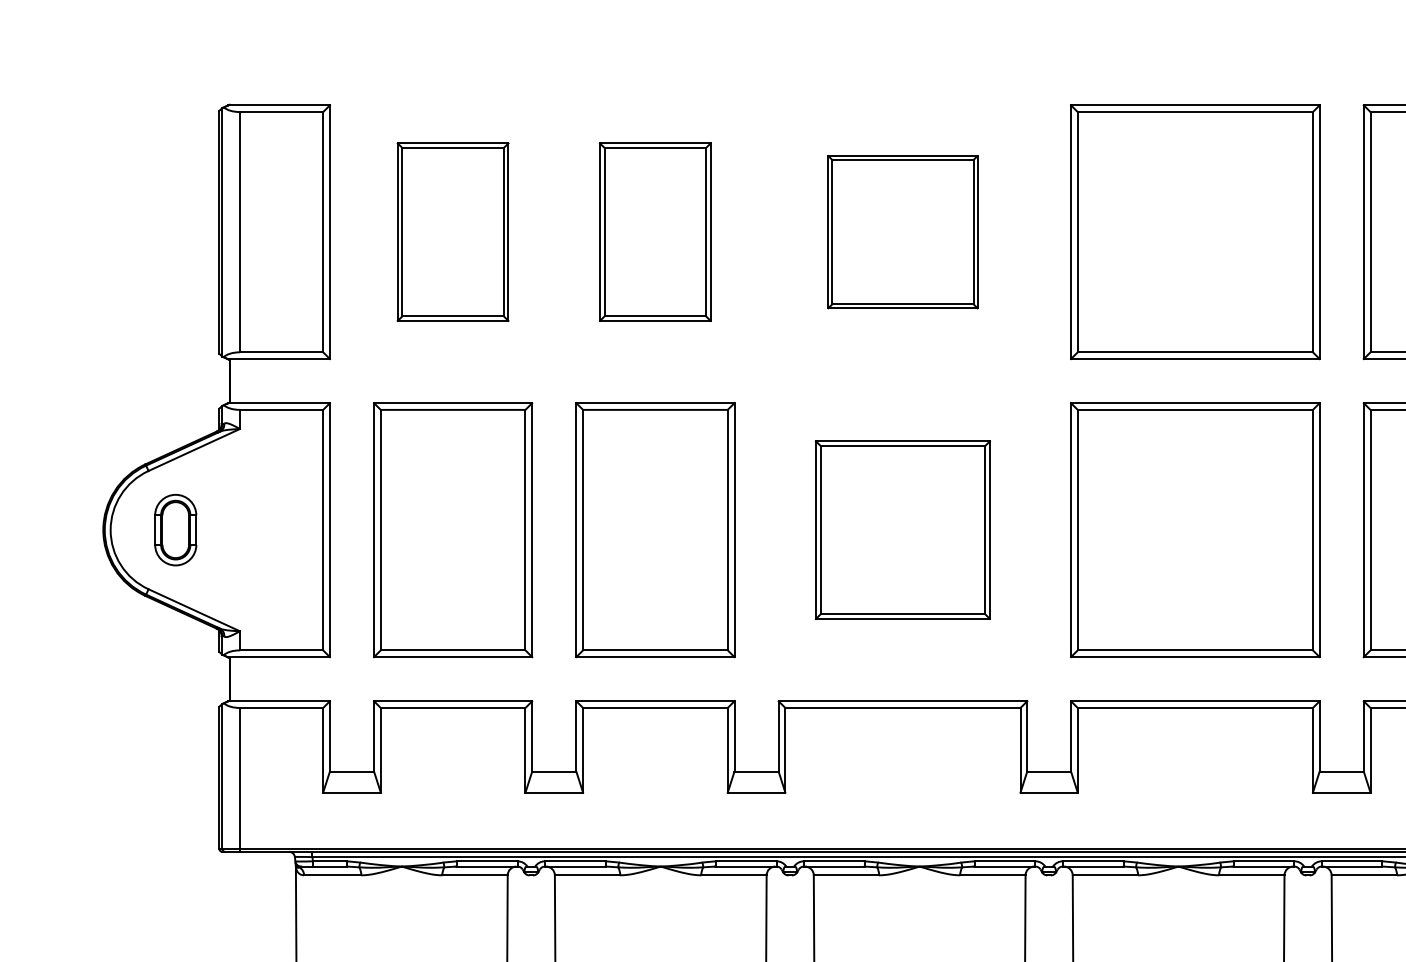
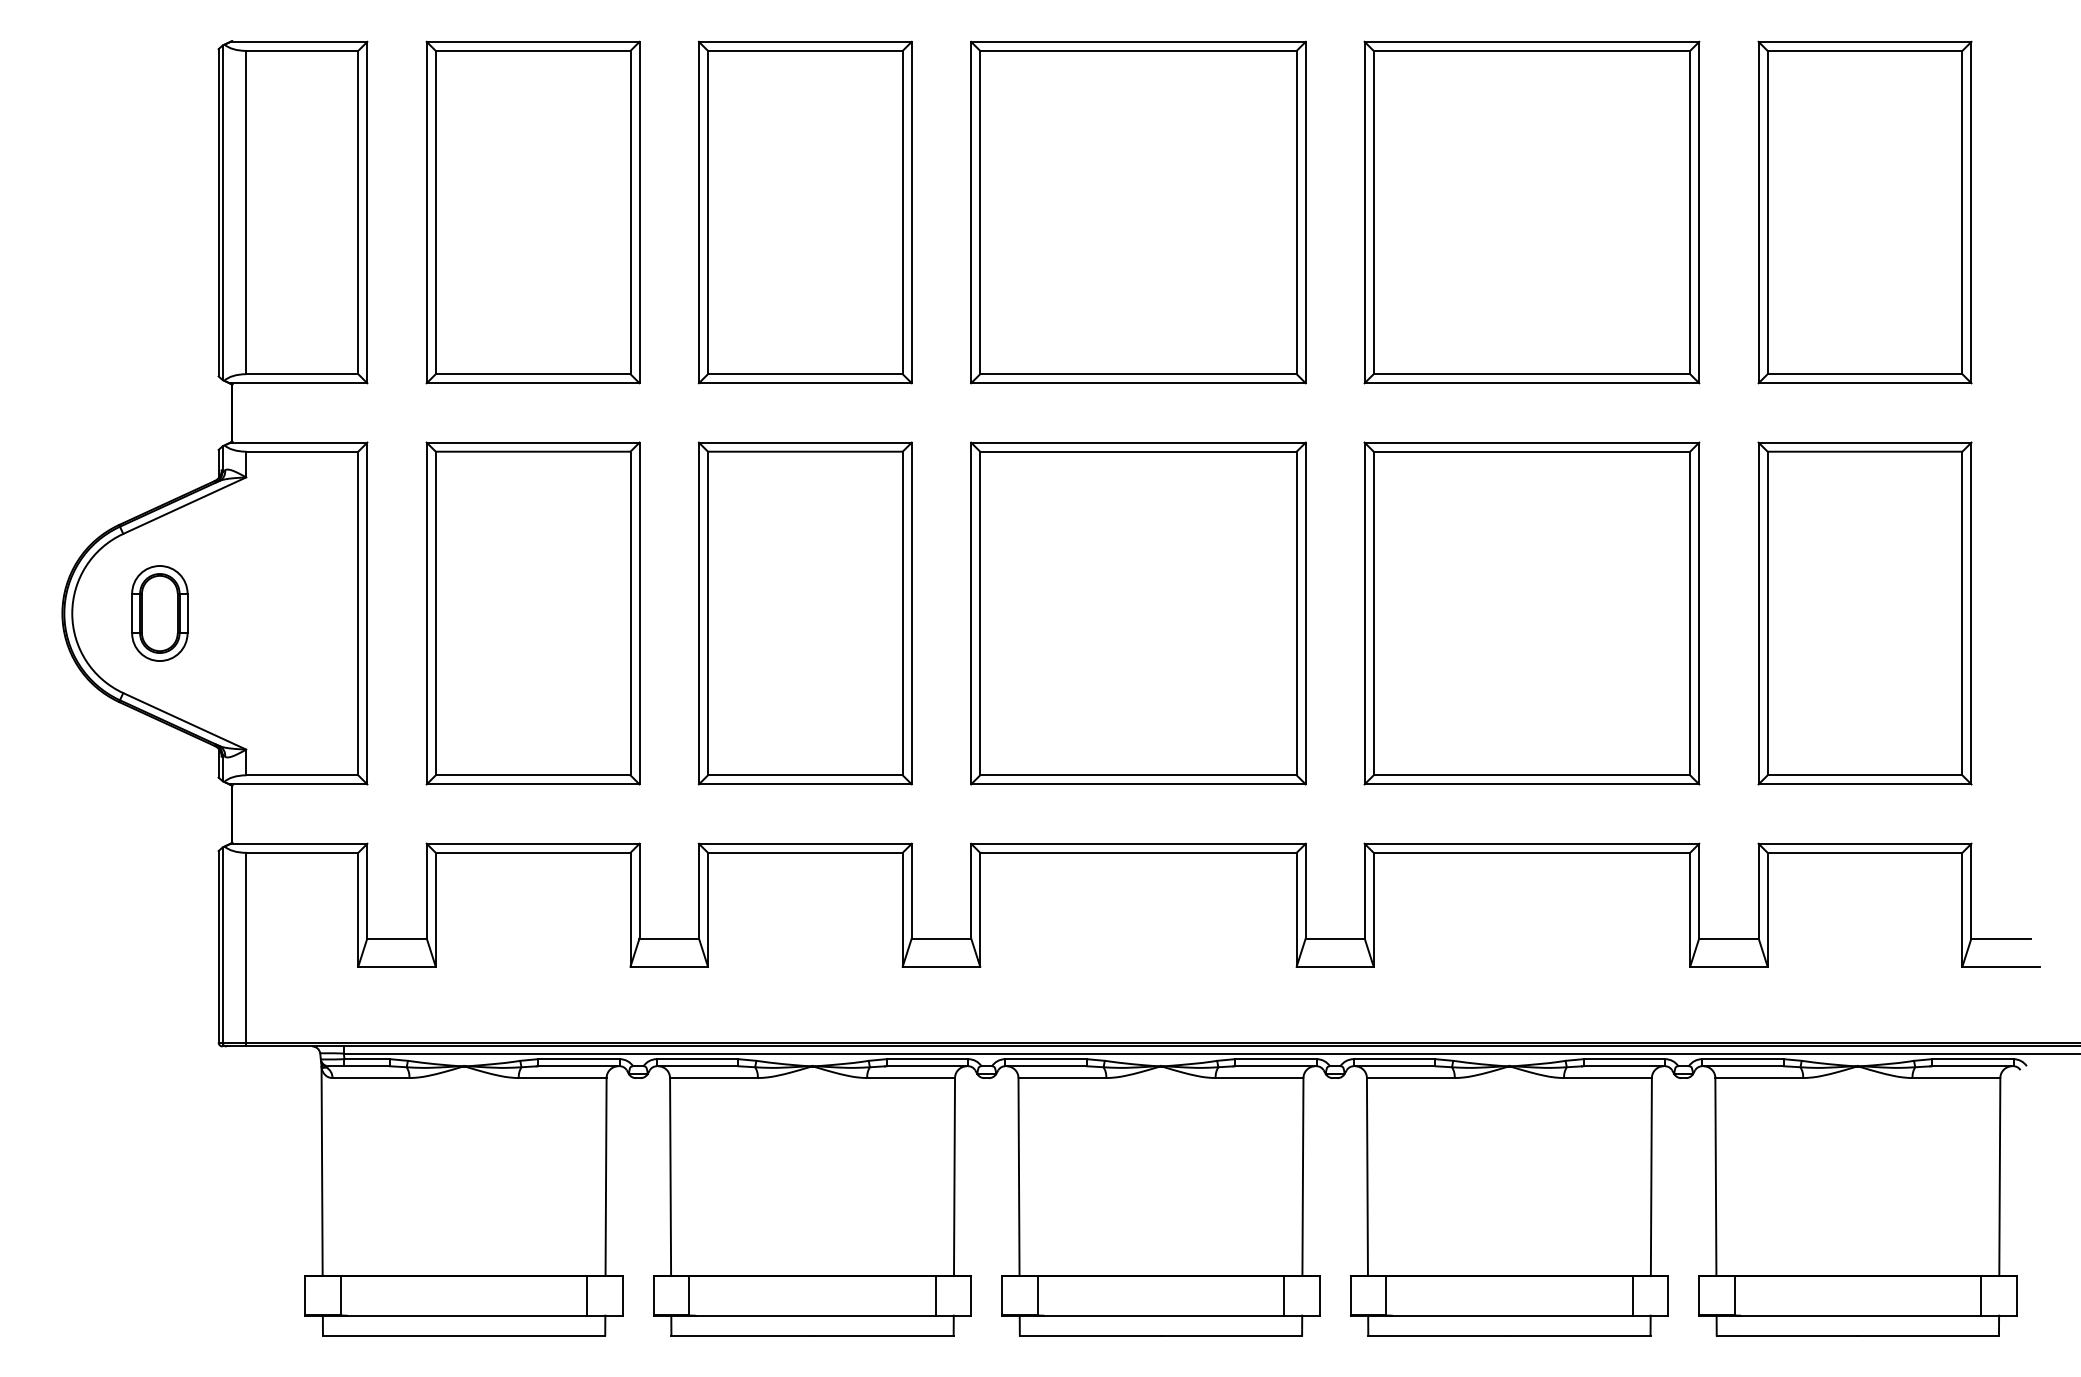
part: (452, 232) -> (532, 212), size x1.43
part: (654, 232) -> (804, 212), size x1.43
part: (902, 232) -> (1138, 212), size x1.67
part: (902, 530) -> (1138, 613), size x1.43

